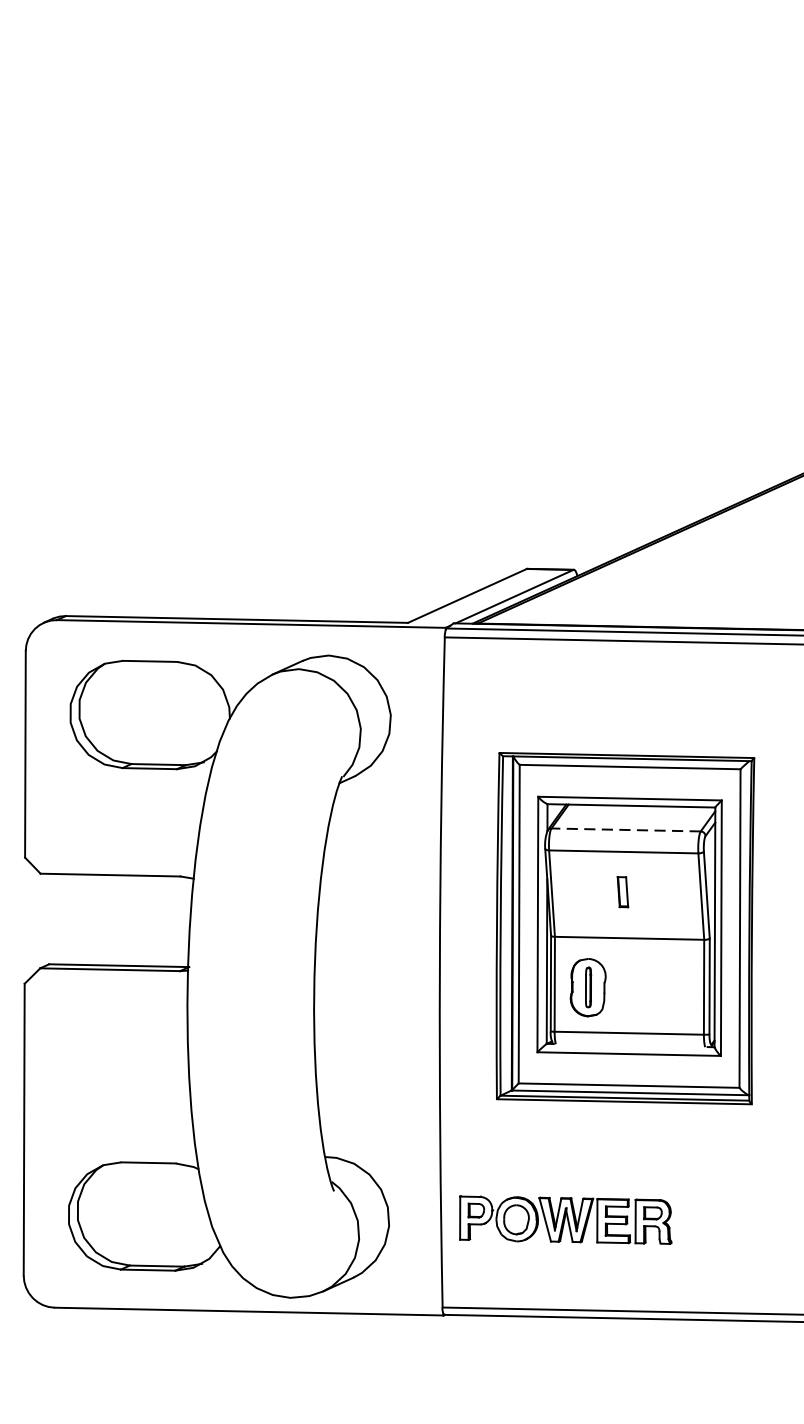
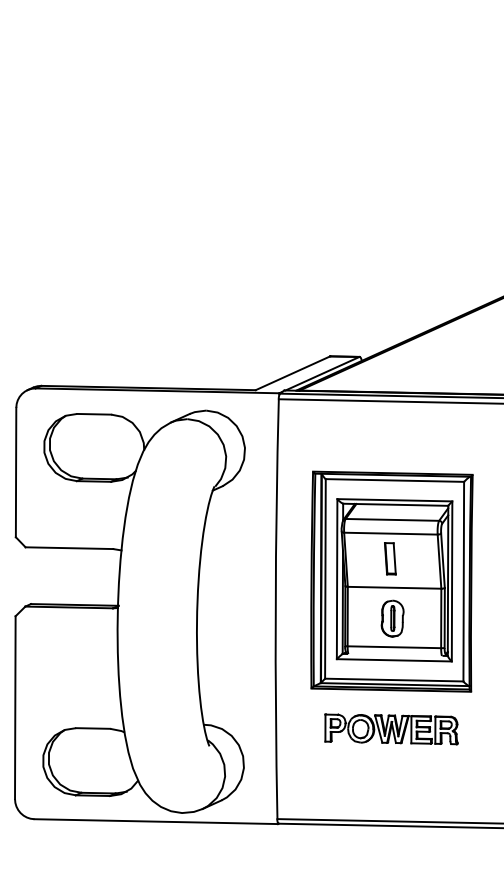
line: (626, 829) -> (392, 519), dashed -> solid
part: (623, 891) -> (390, 558), size x1.67
part: (587, 987) -> (392, 618), moved
part: (565, 1220) -> (391, 729), moved

